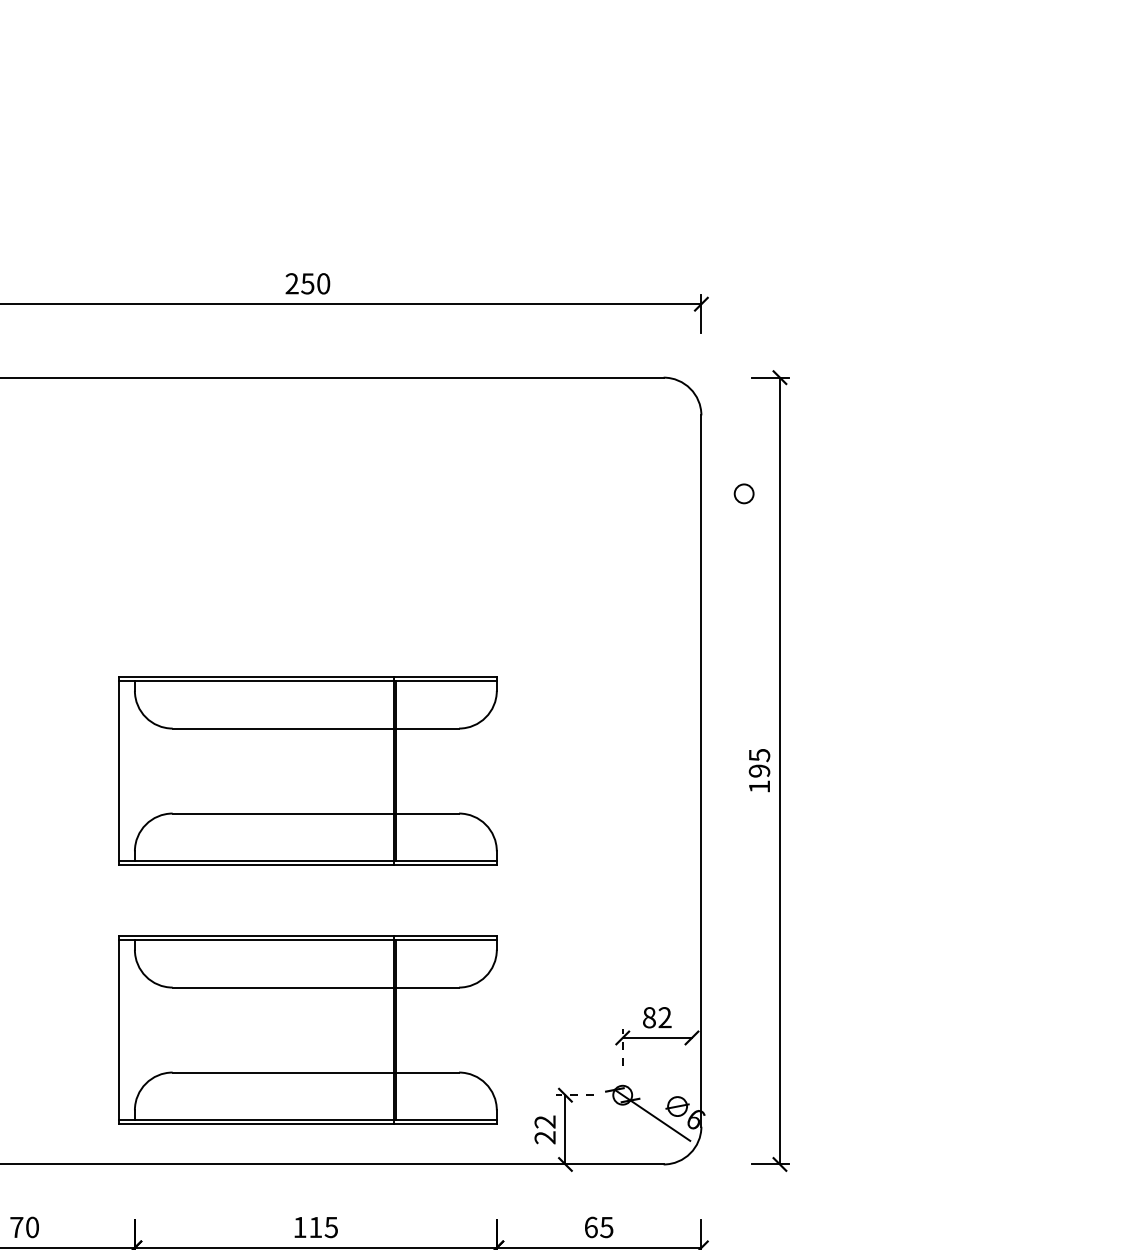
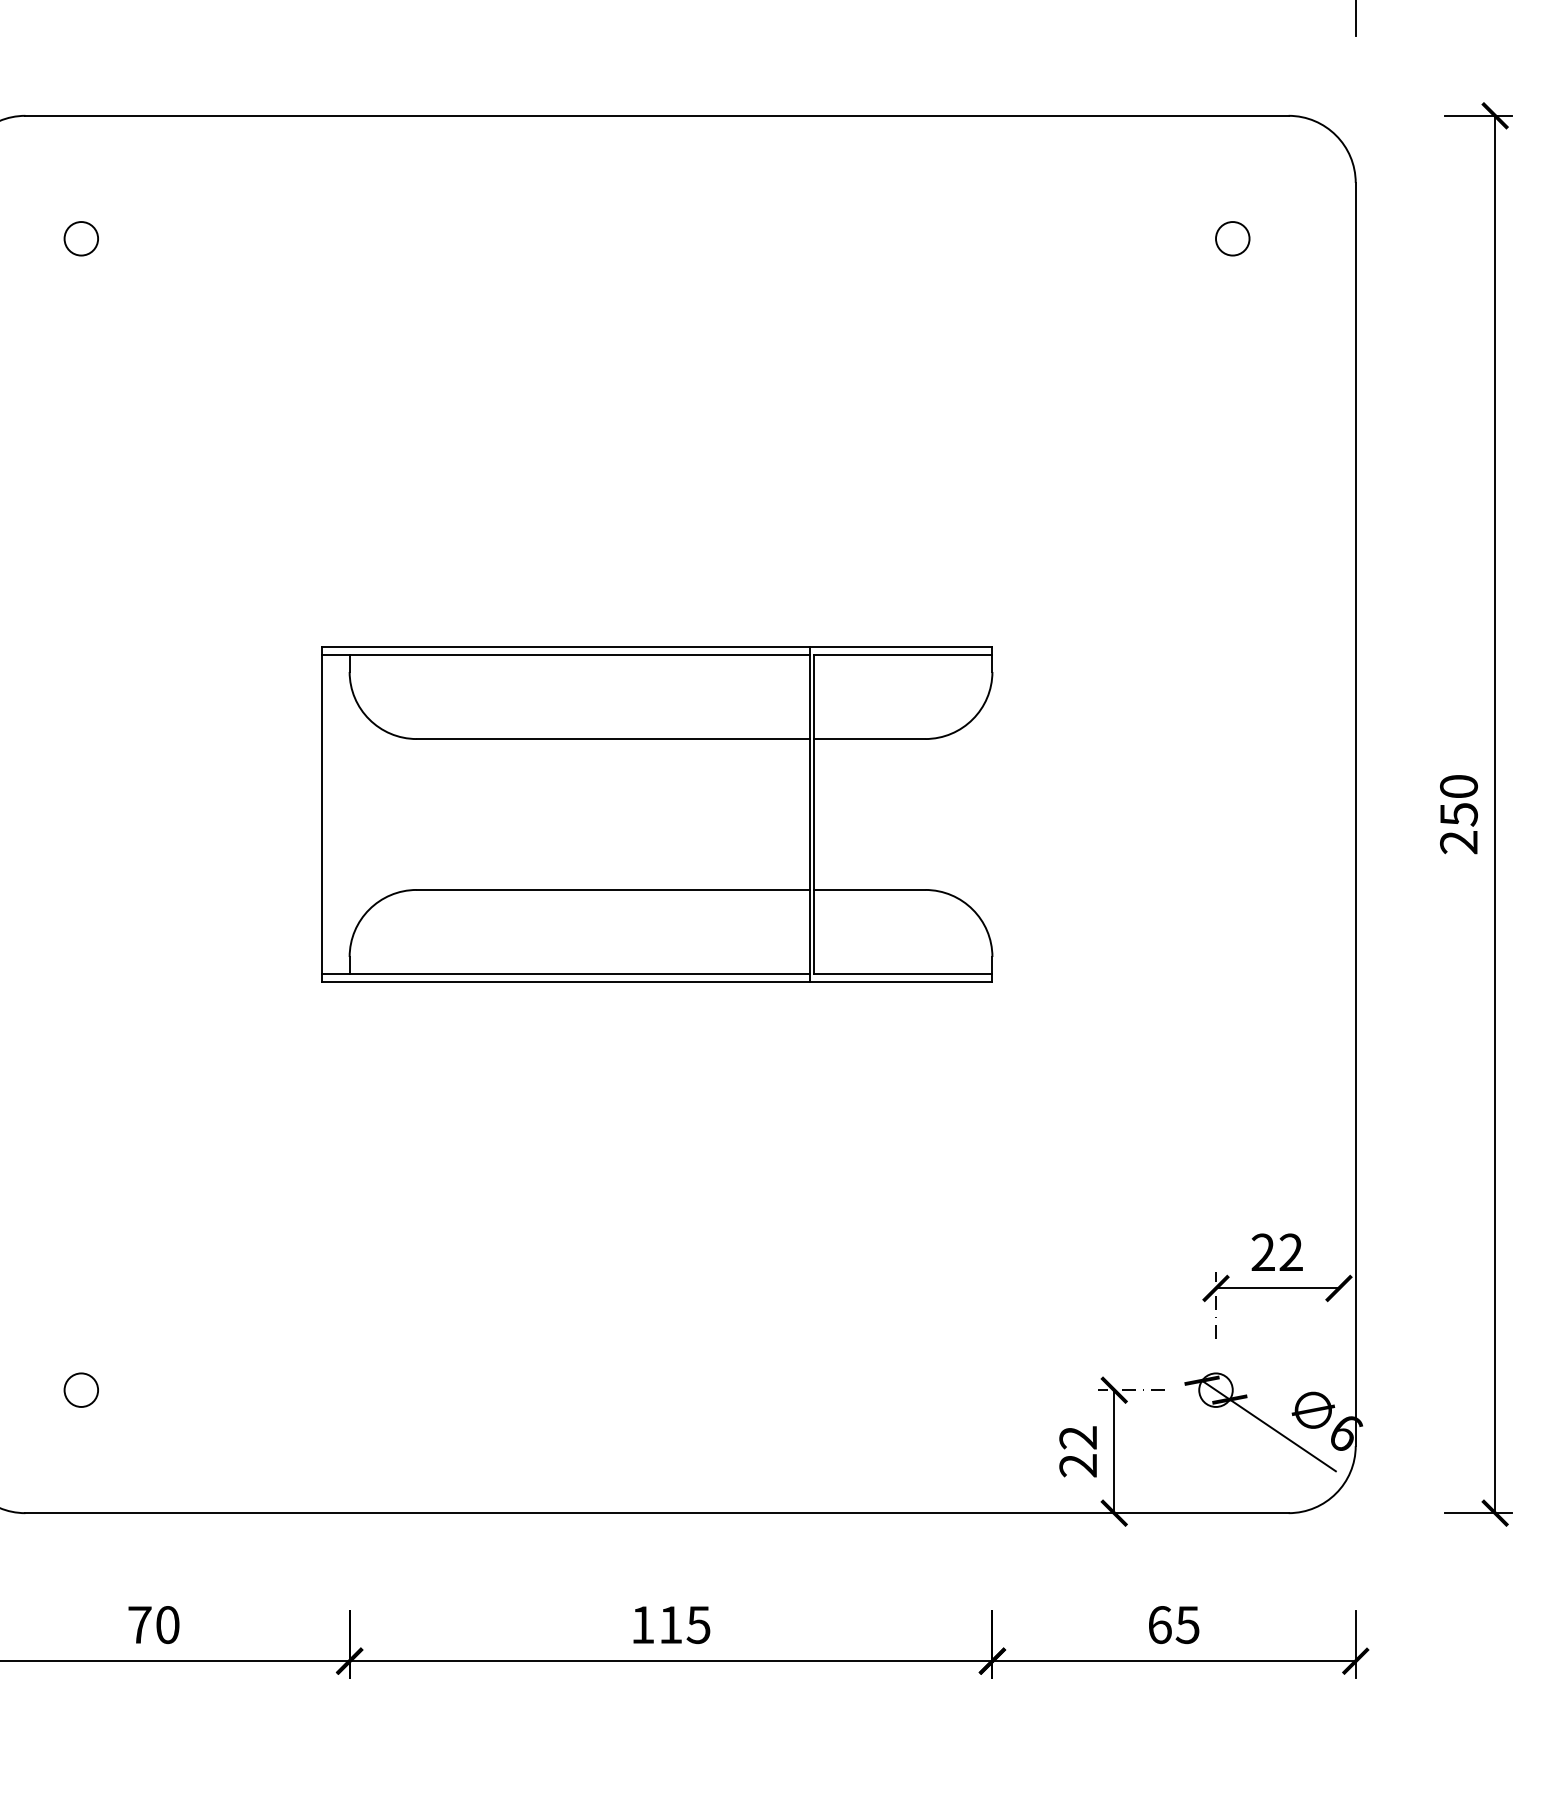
circle: (743, 493) -> (1231, 238), moved
text: (759, 770) -> (1458, 813), 195 -> 250
text: (648, 1017) -> (1261, 1252), 82 -> 22
part: (307, 1029) -> (656, 1273), removed

